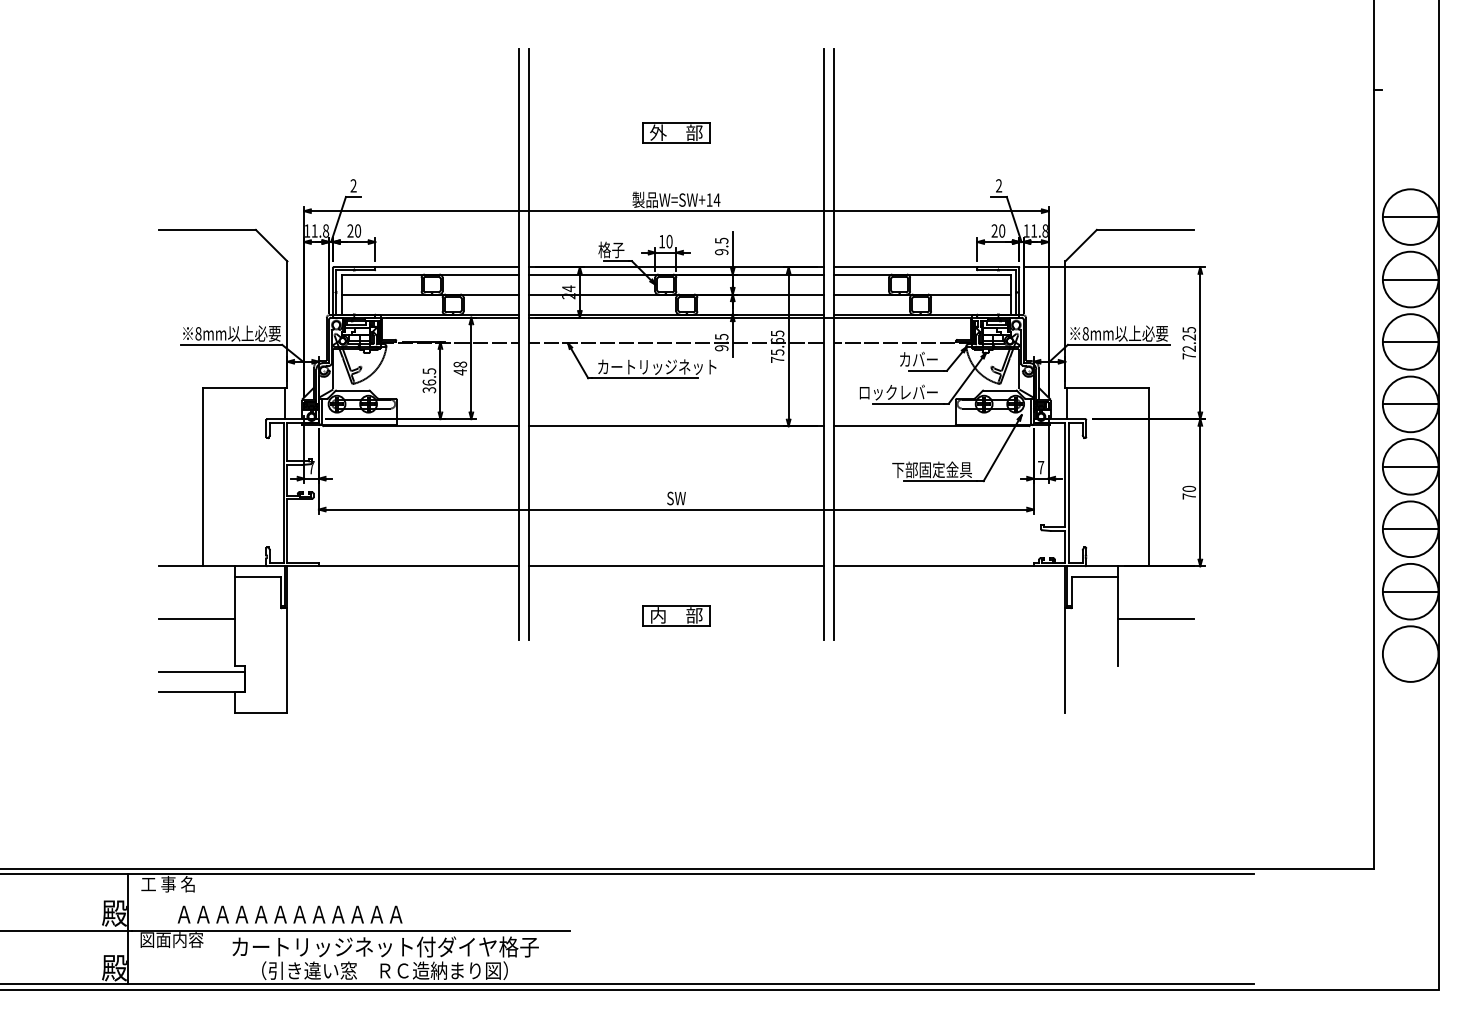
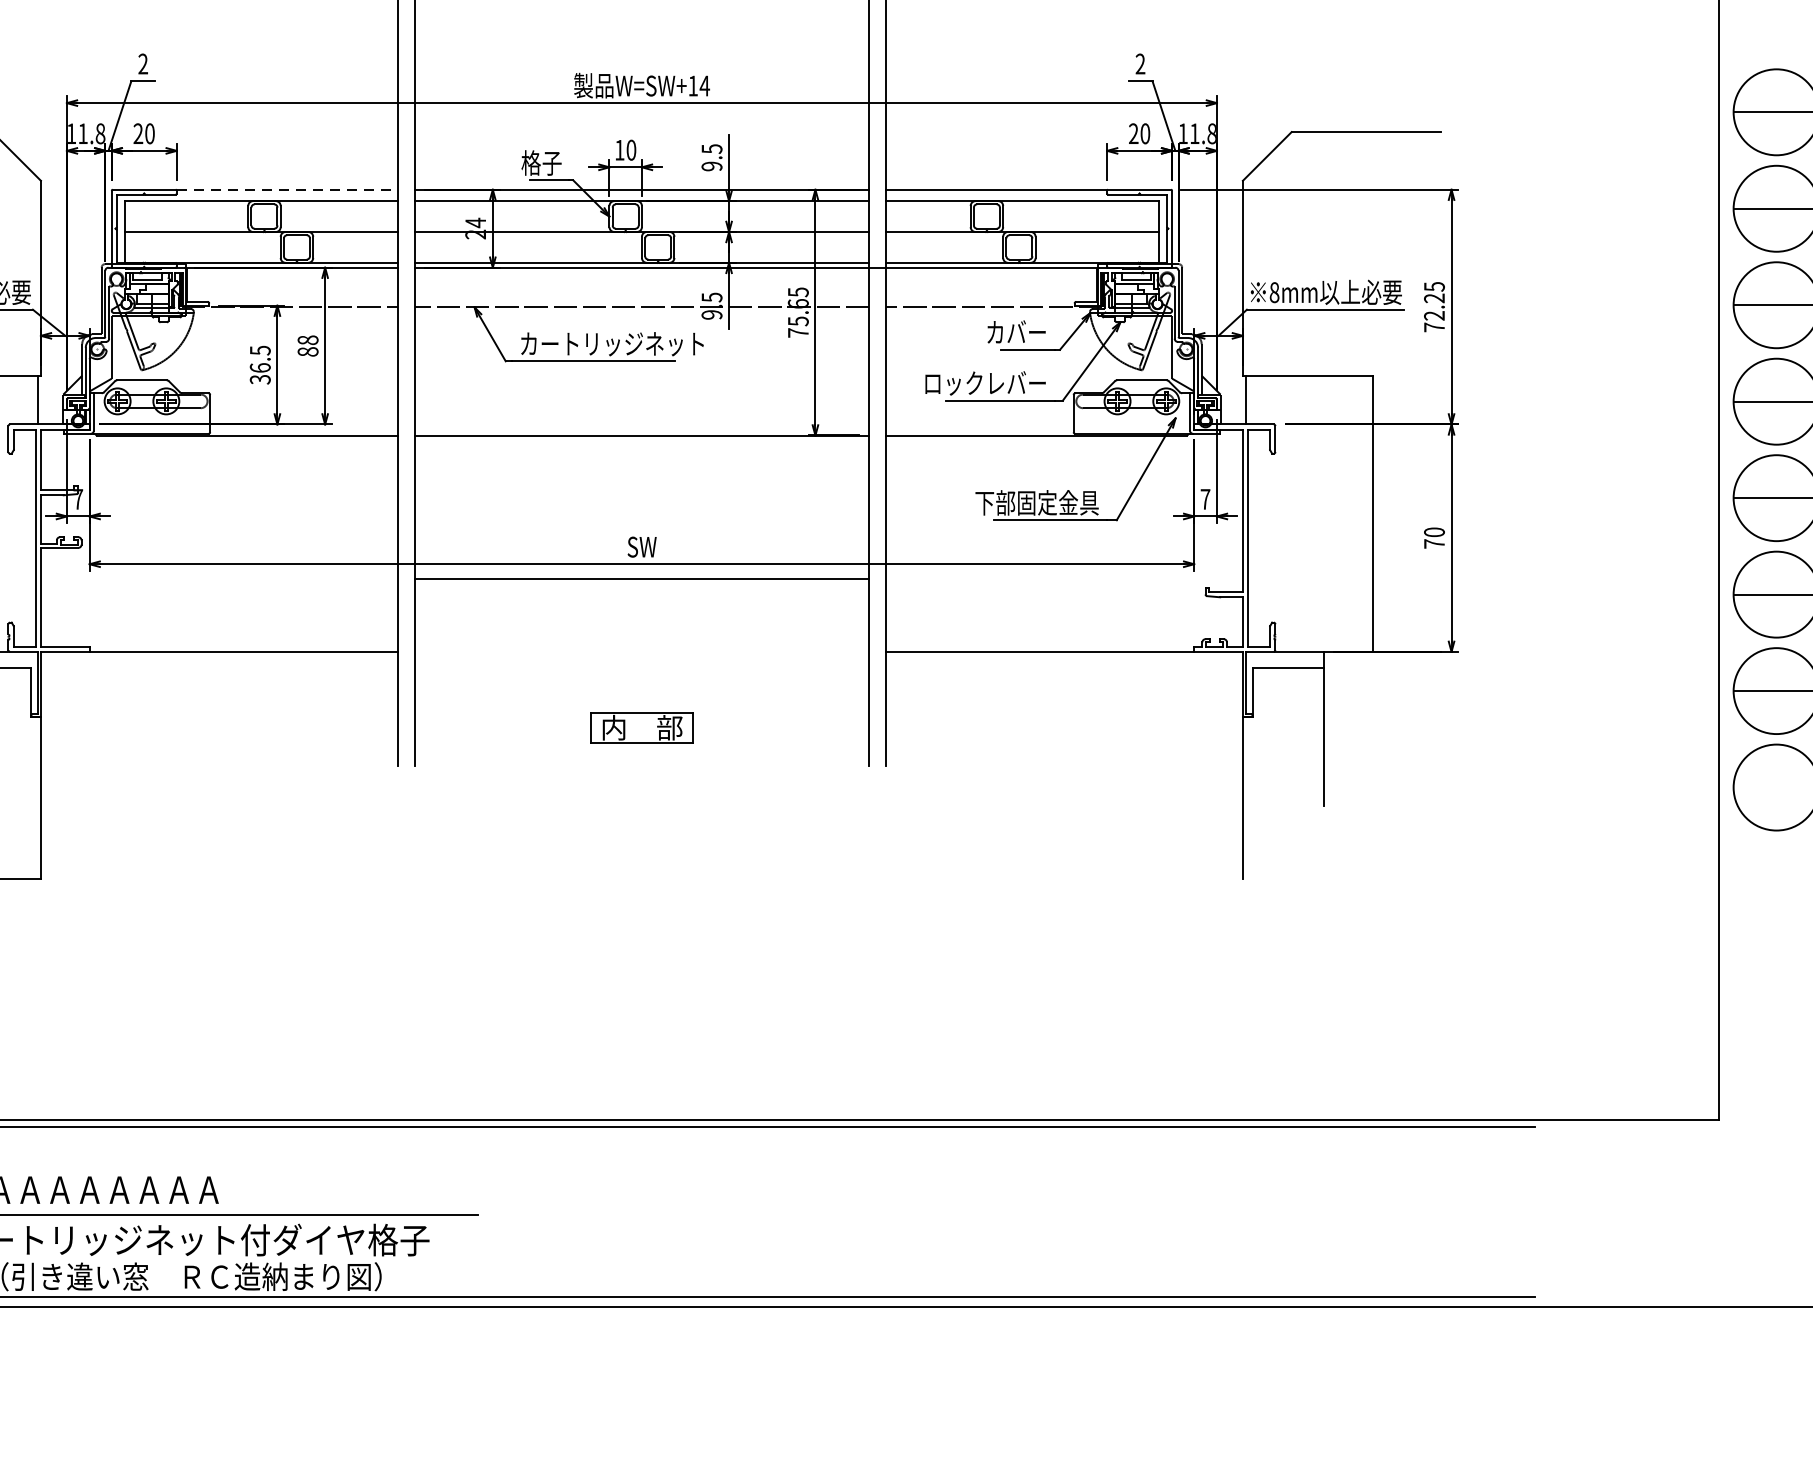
line: (446, 267) -> (286, 190), solid -> dashed
text: (460, 371) -> (308, 350), 48 -> 88
line: (676, 566) -> (642, 579), moved
line: (1155, 618) -> (1382, 732), removed

